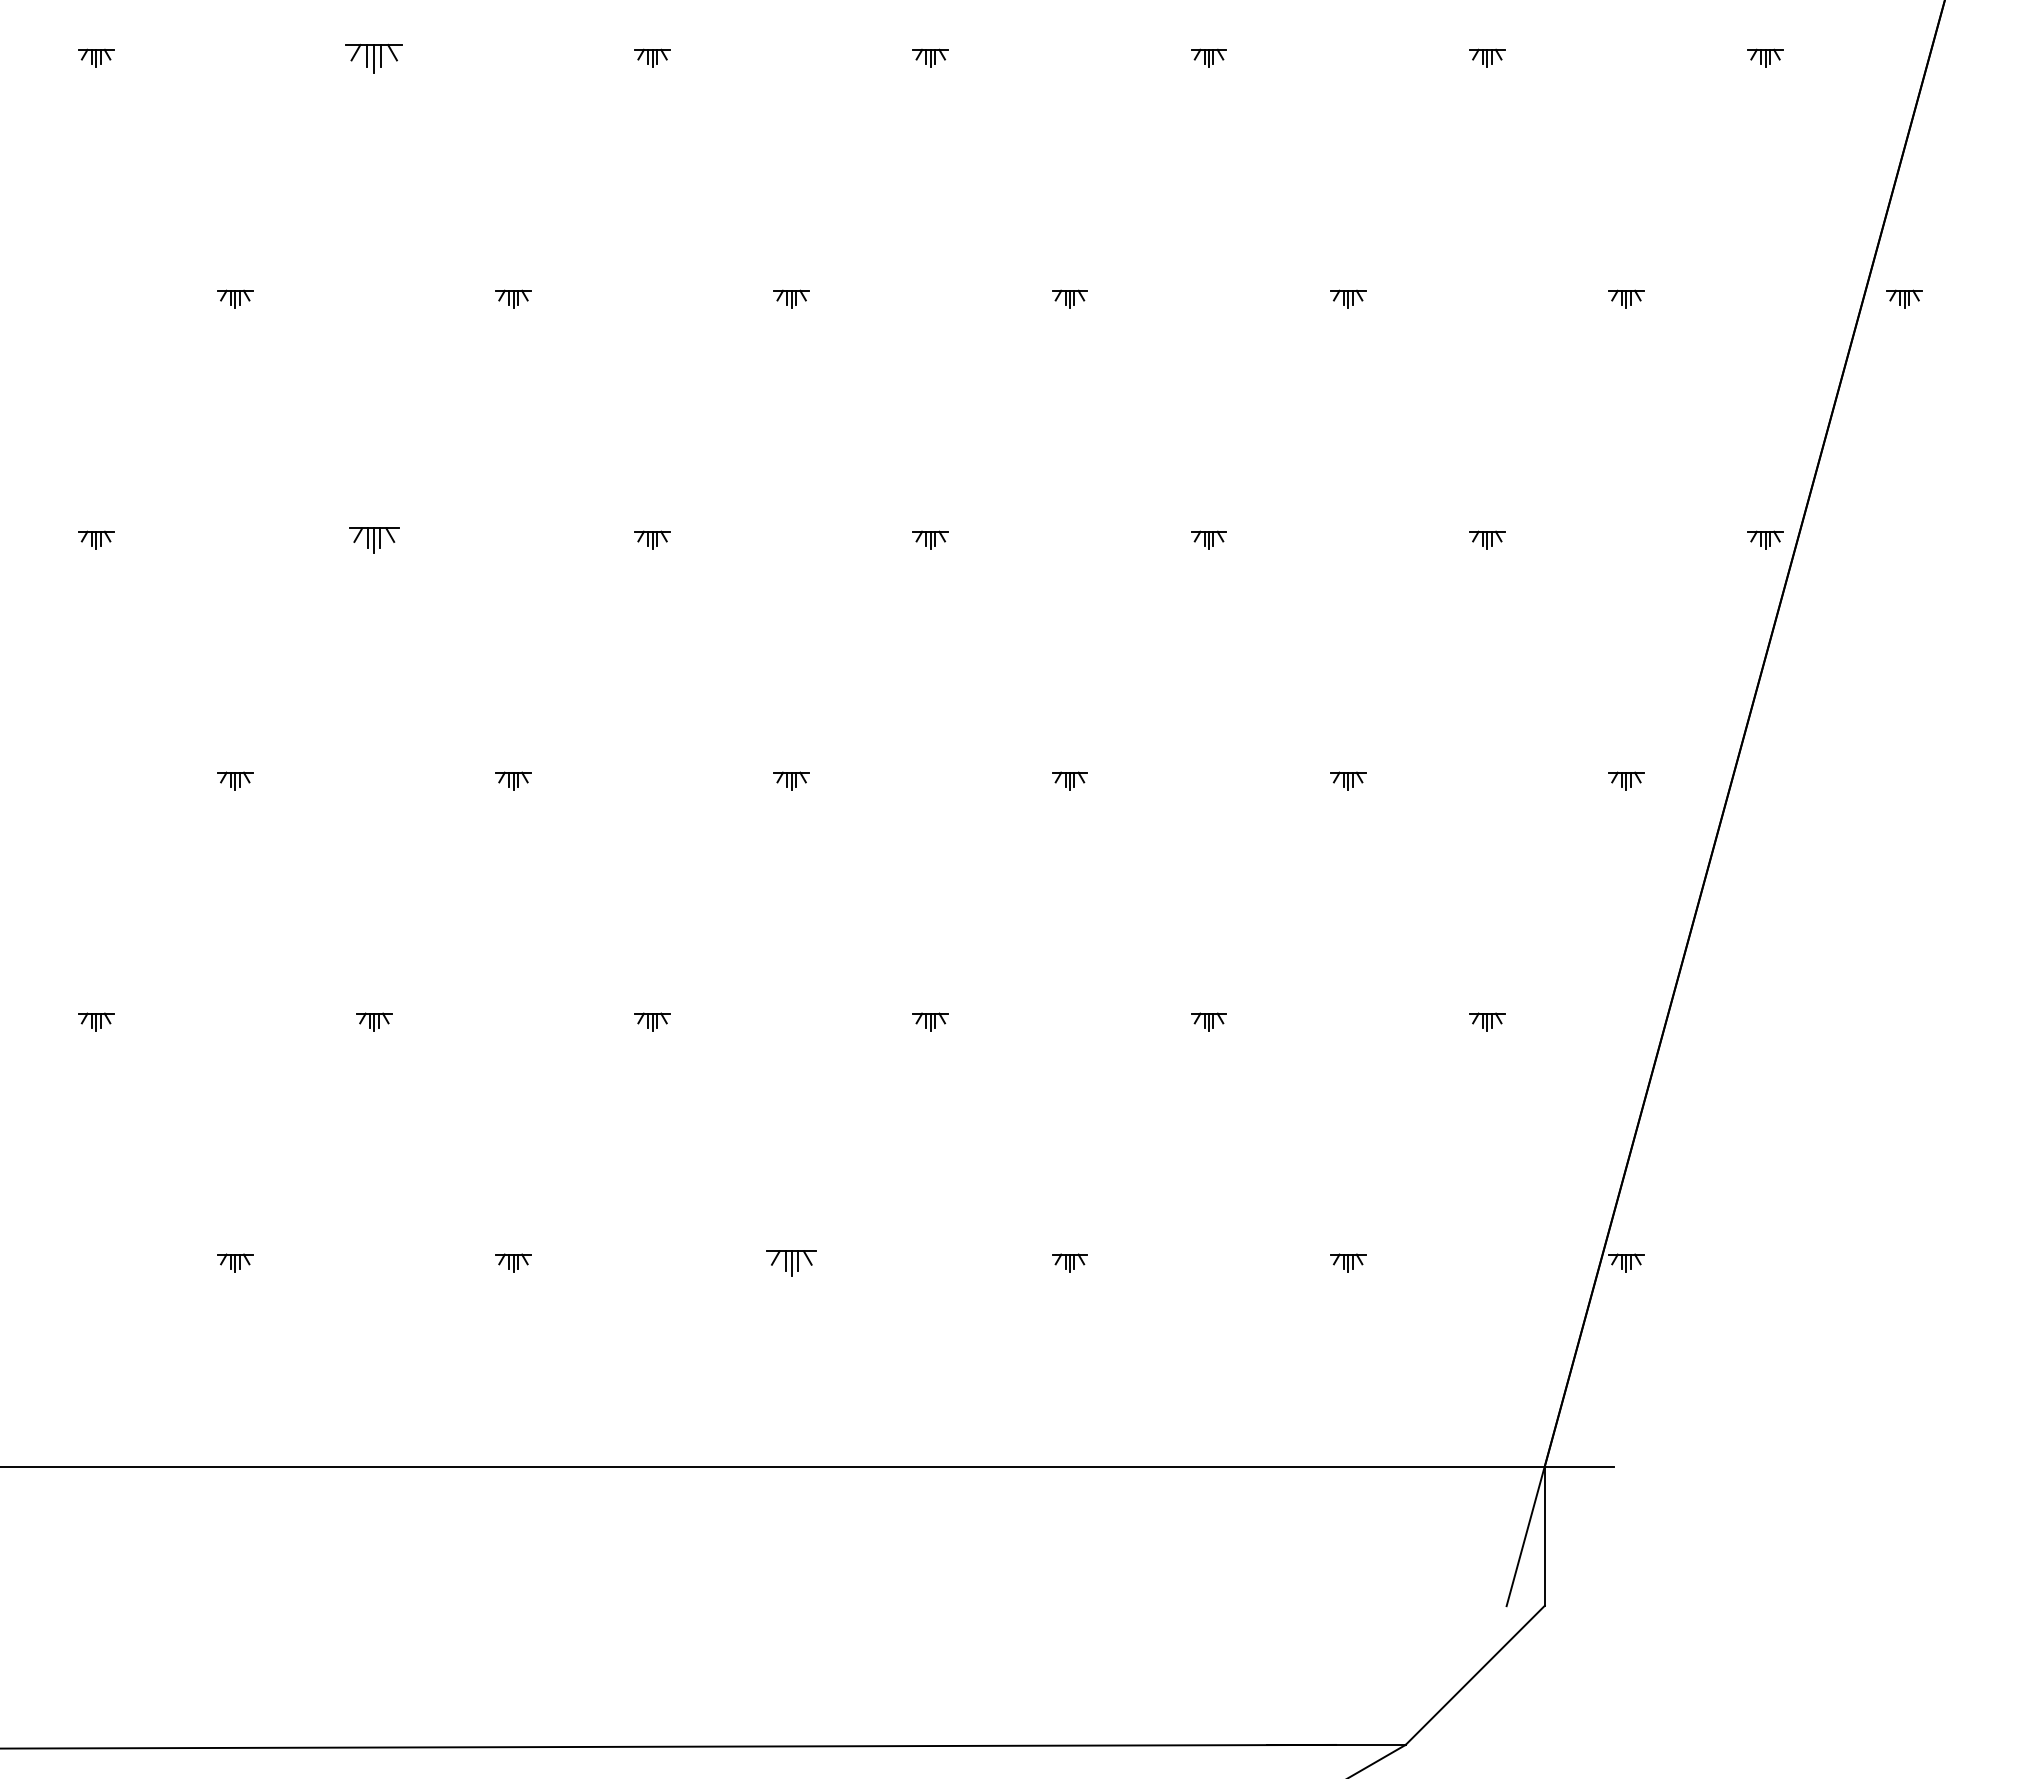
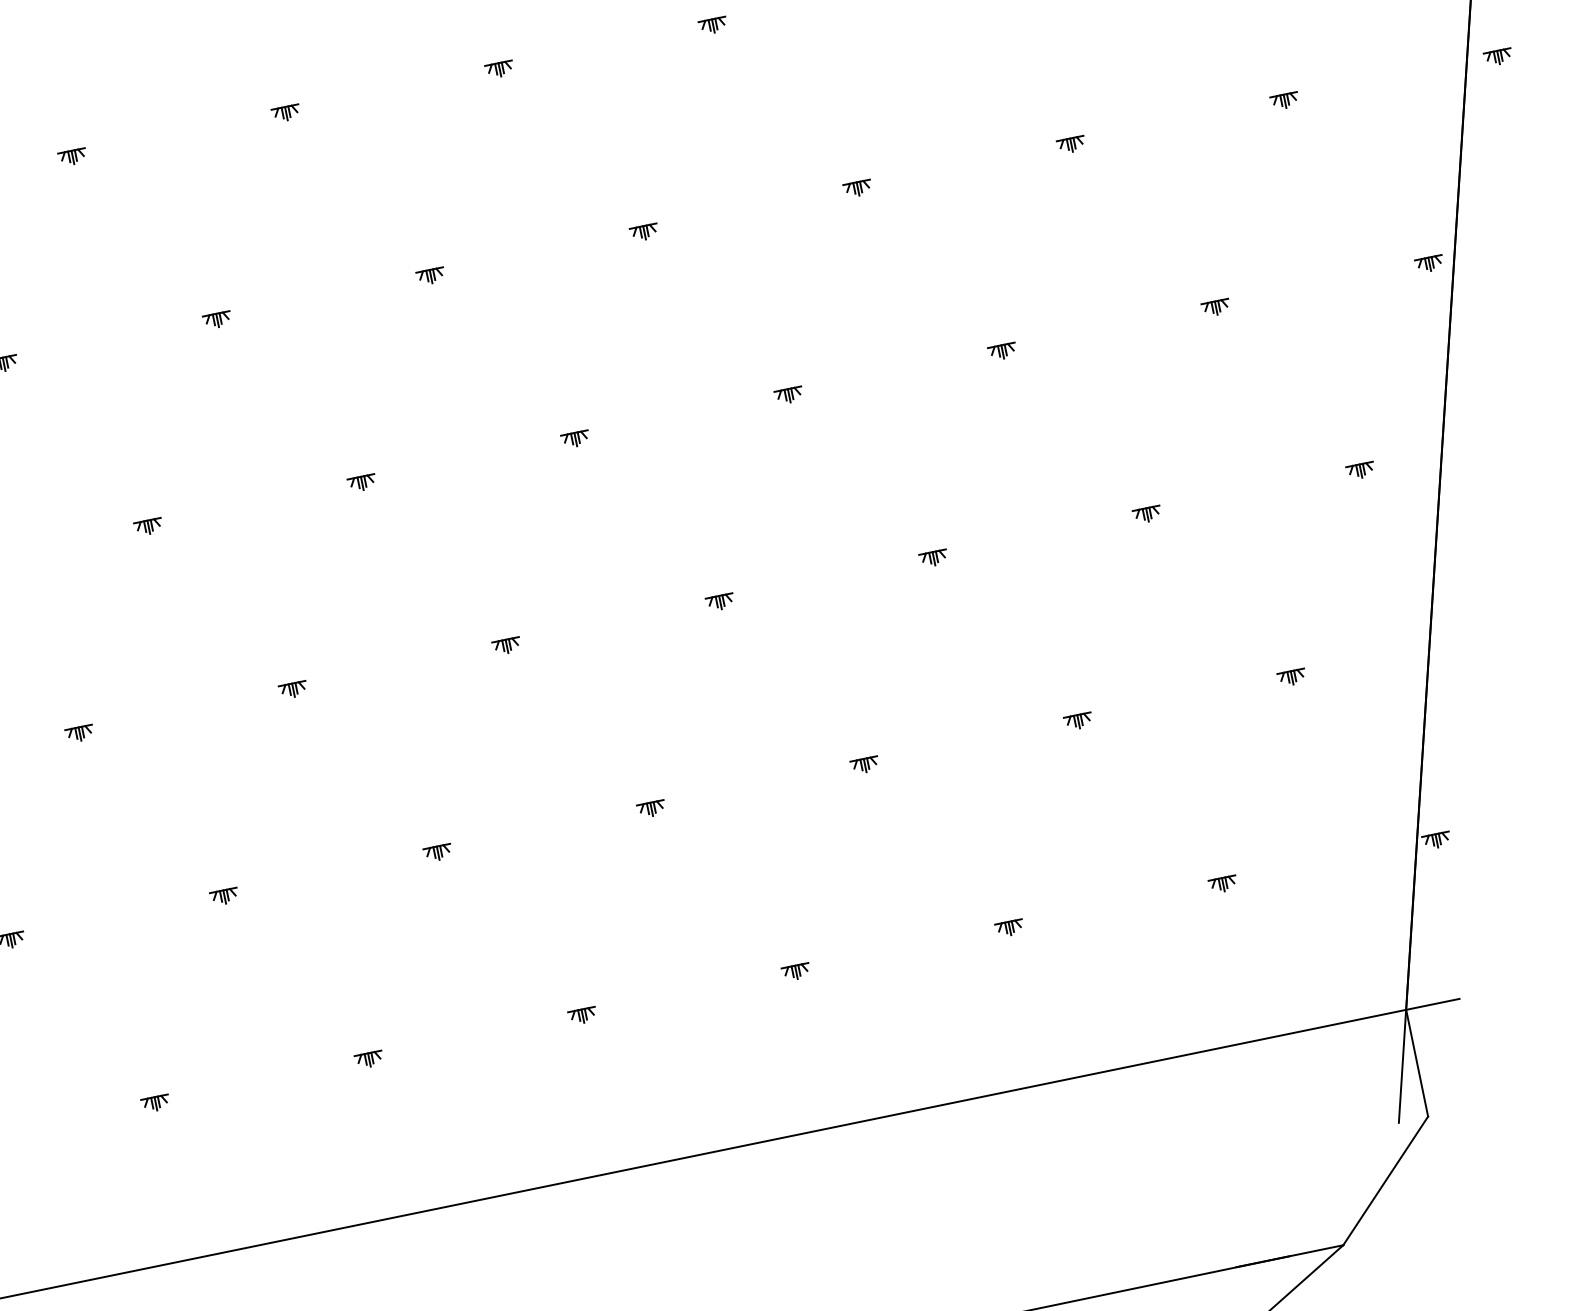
part: (374, 57) -> (286, 112), size x0.62
part: (374, 539) -> (362, 482), size x0.71
part: (791, 1262) -> (796, 971), size x0.71

